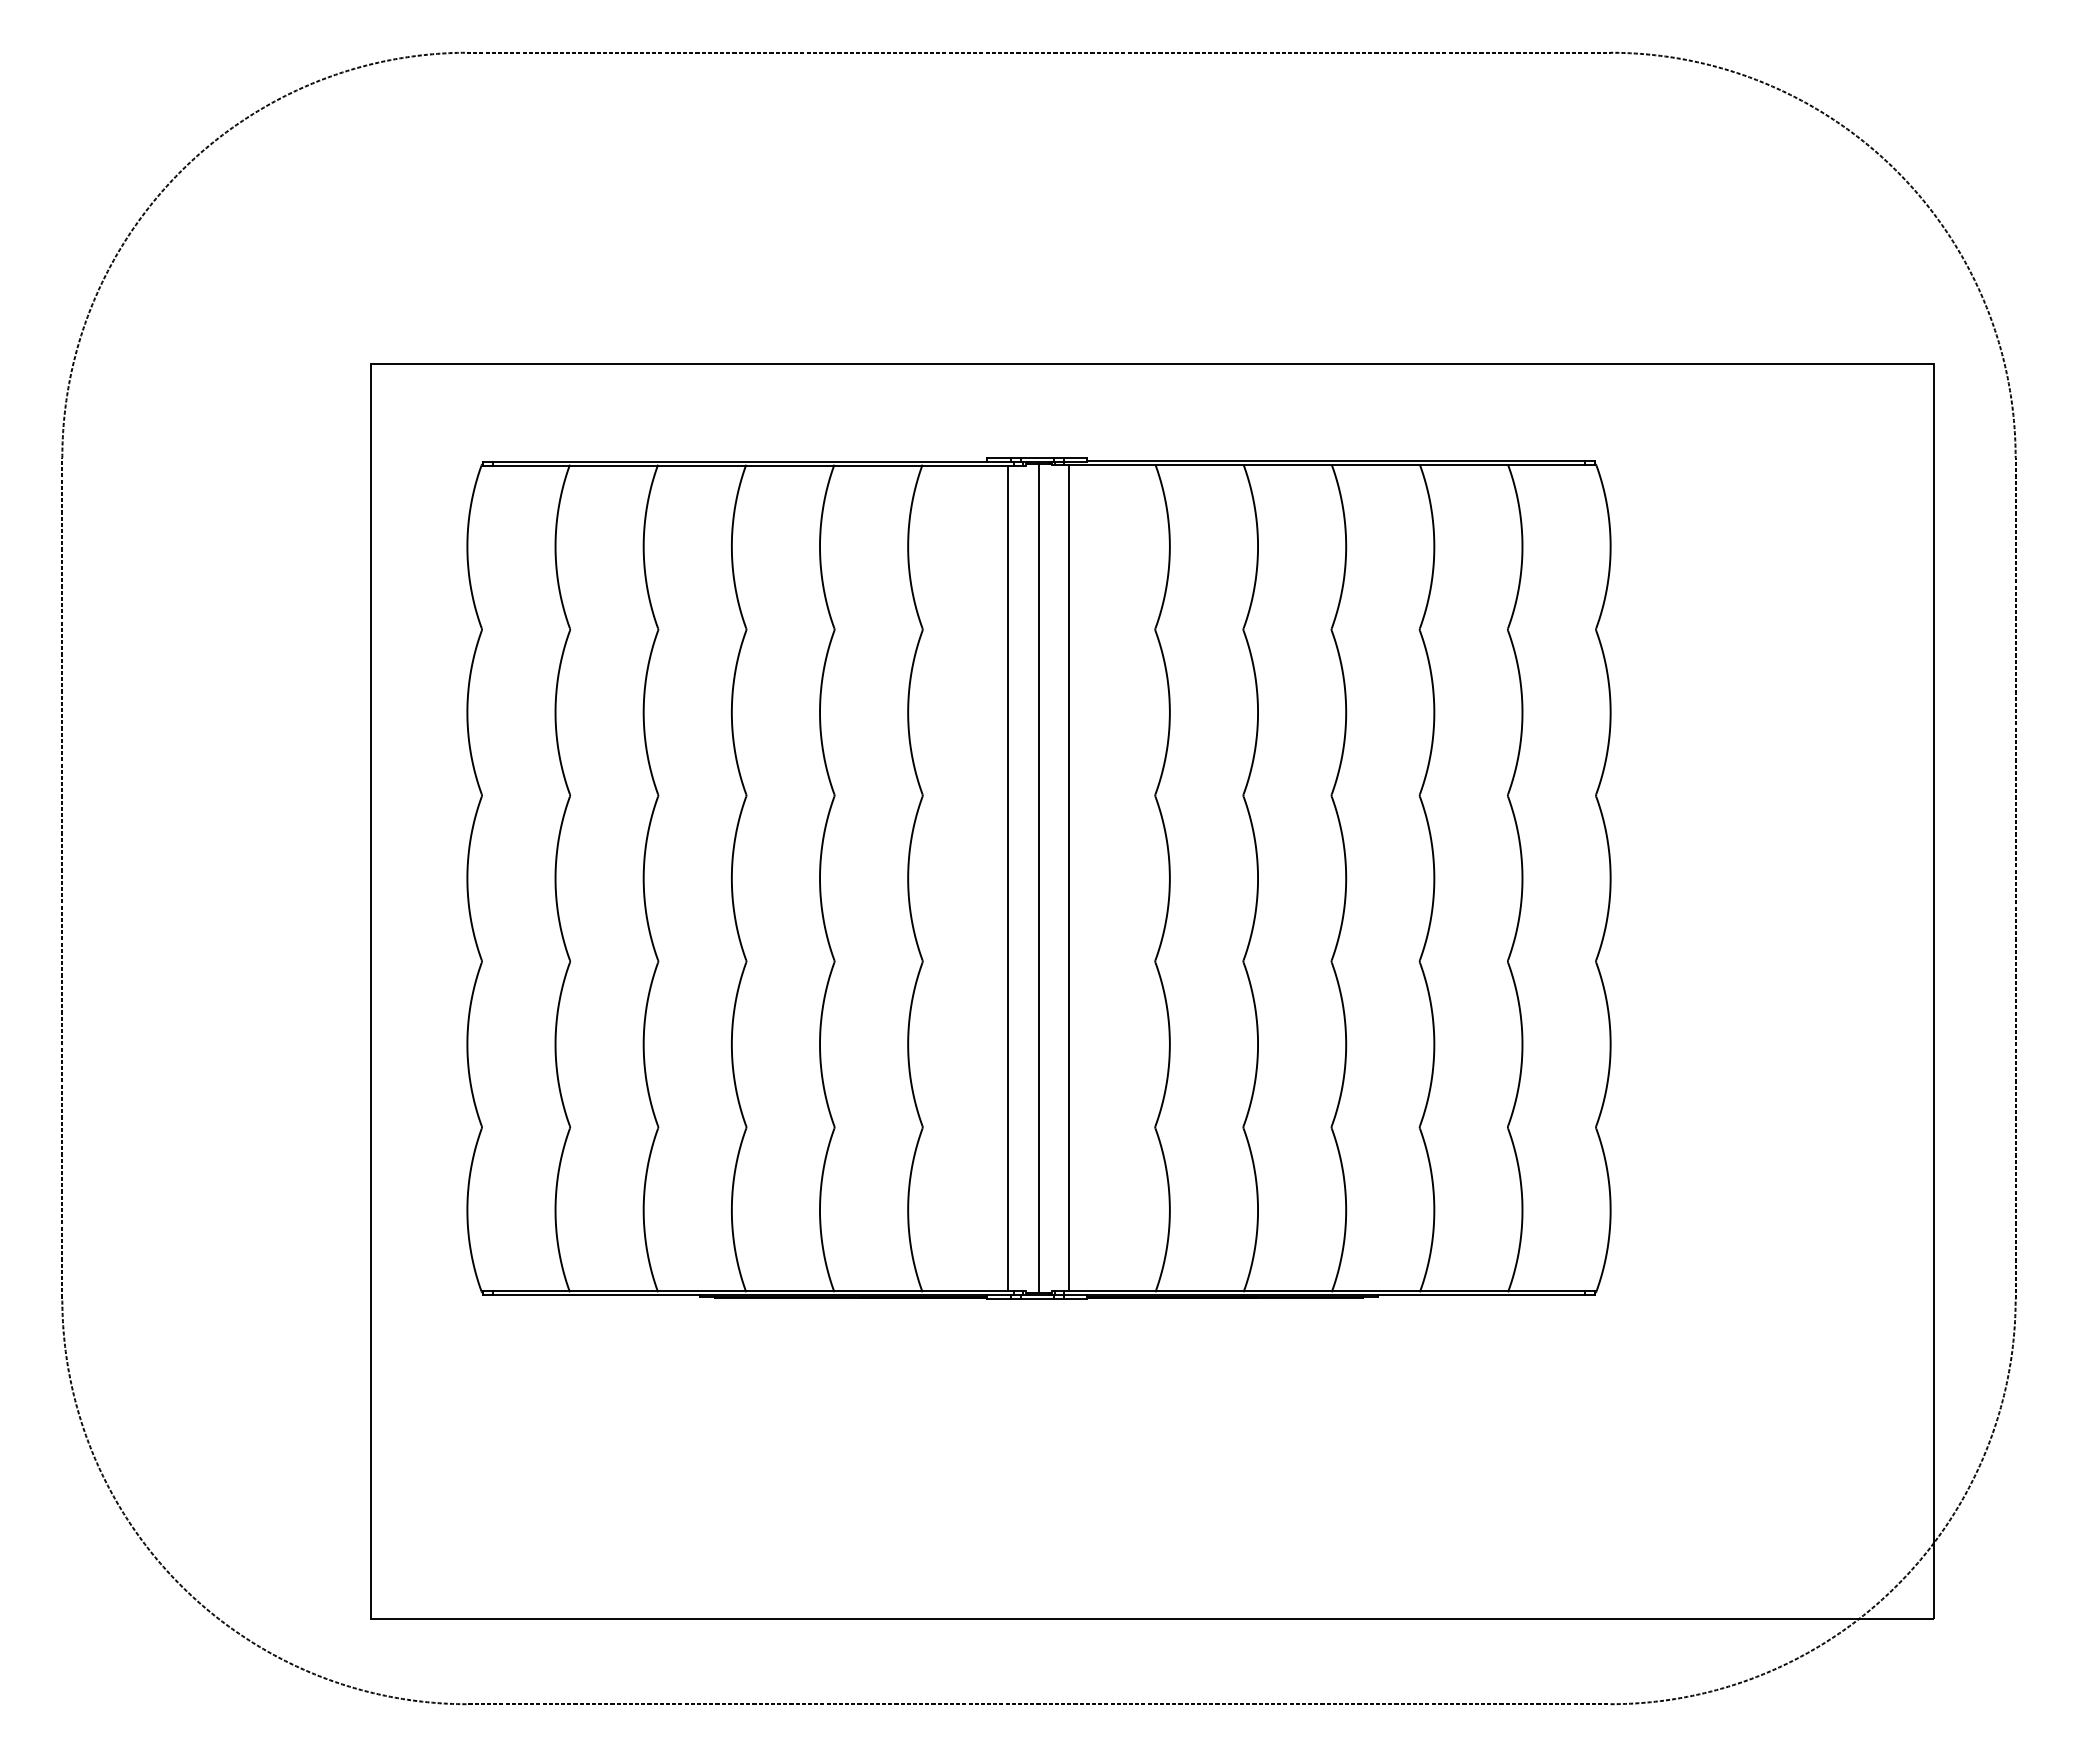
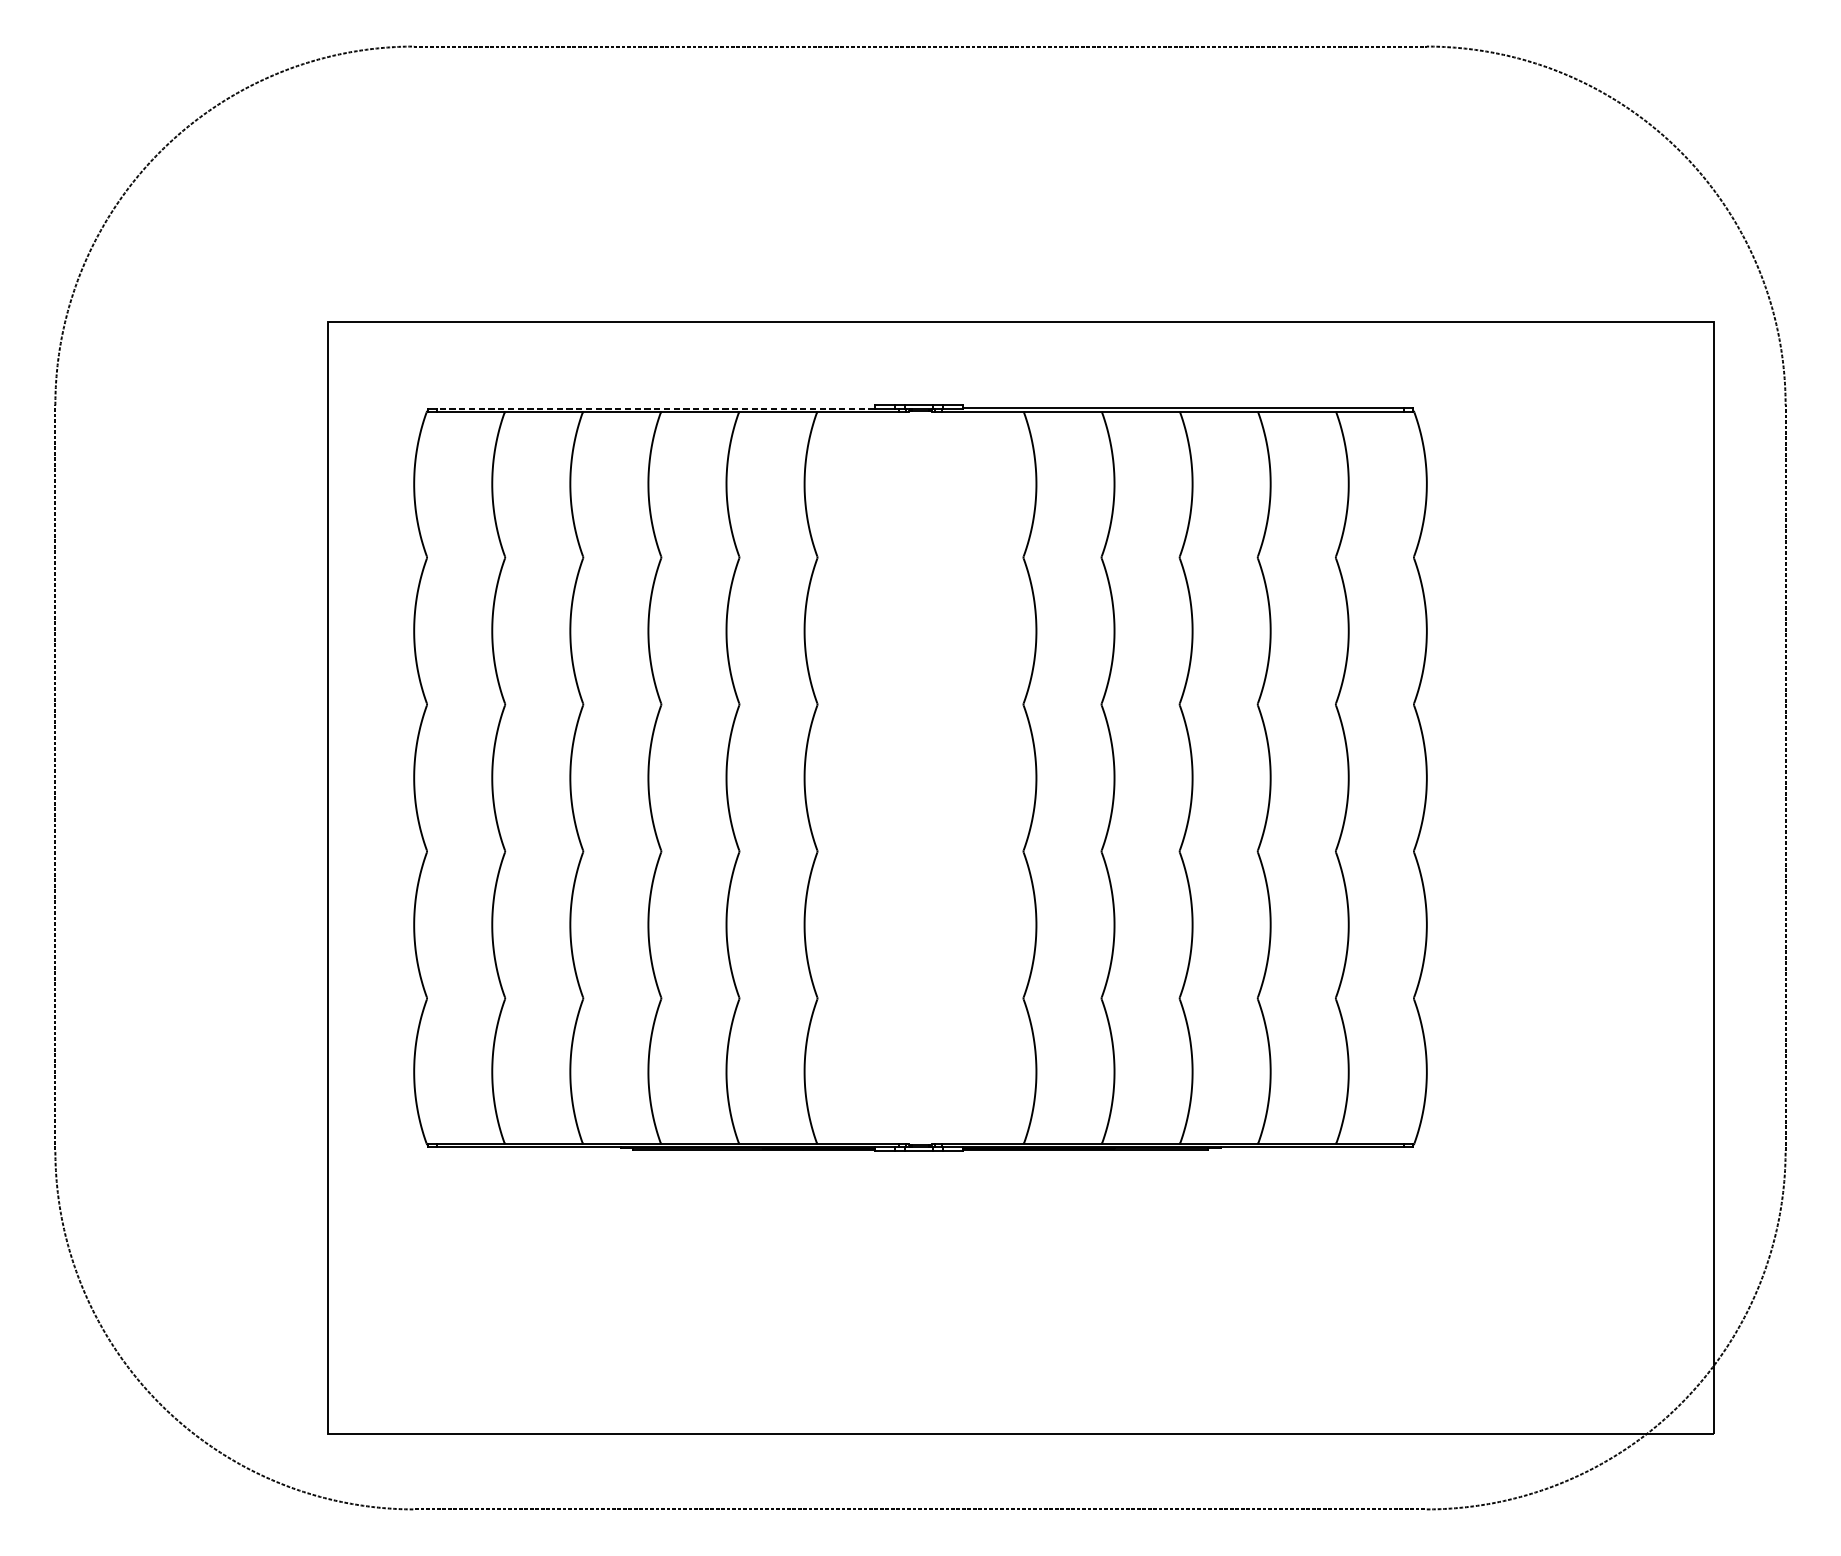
line: (739, 461) -> (655, 408), solid -> dashed
line: (1068, 877) -> (946, 777), removed
line: (1008, 878) -> (893, 778), removed
line: (1039, 878) -> (920, 778), removed

